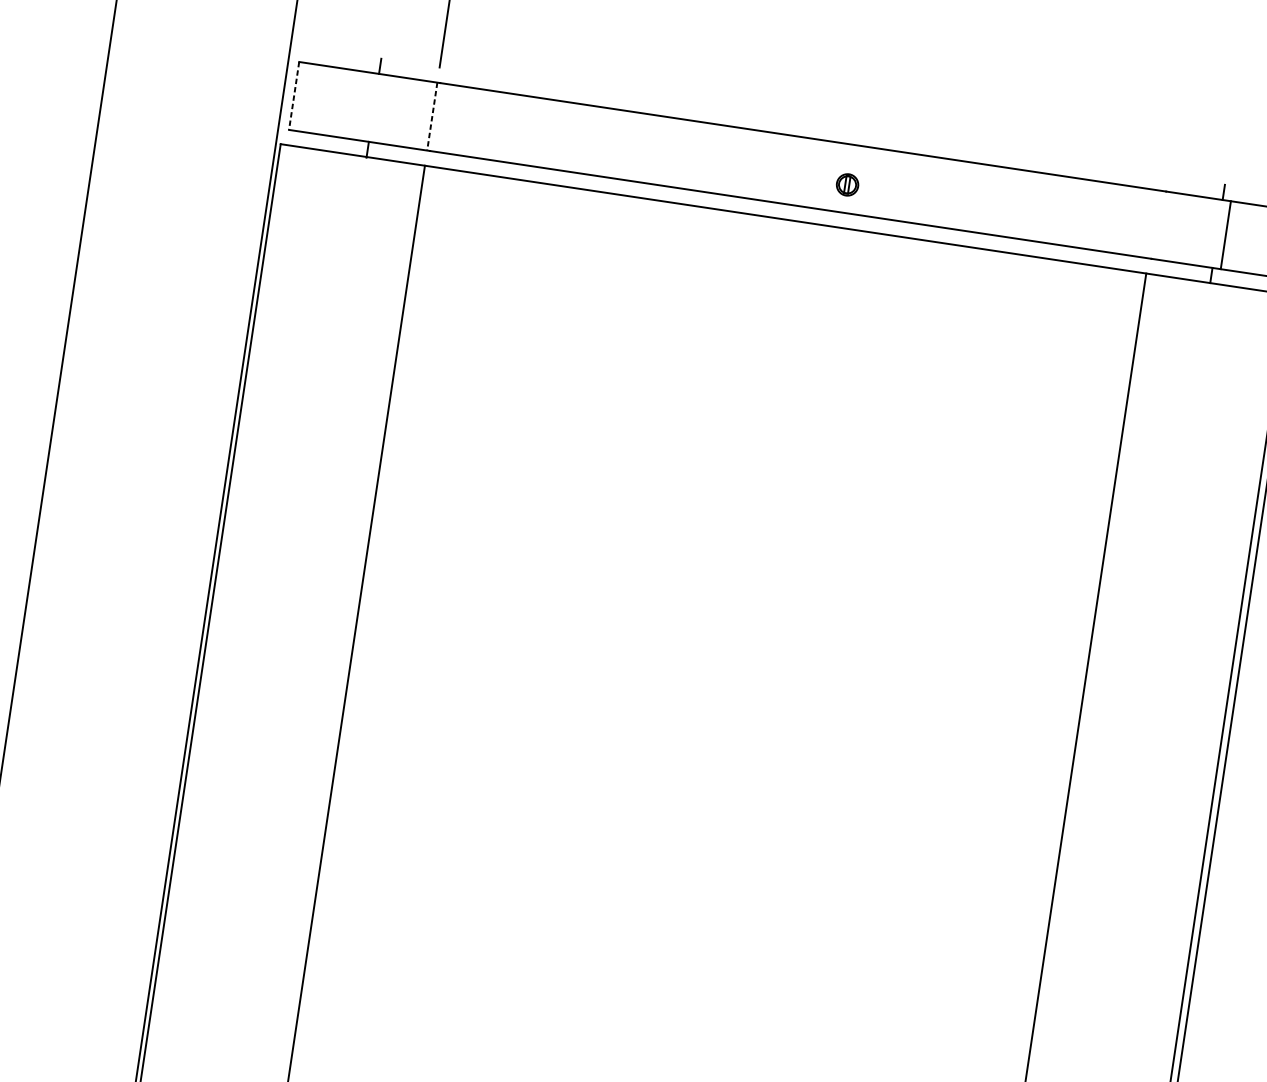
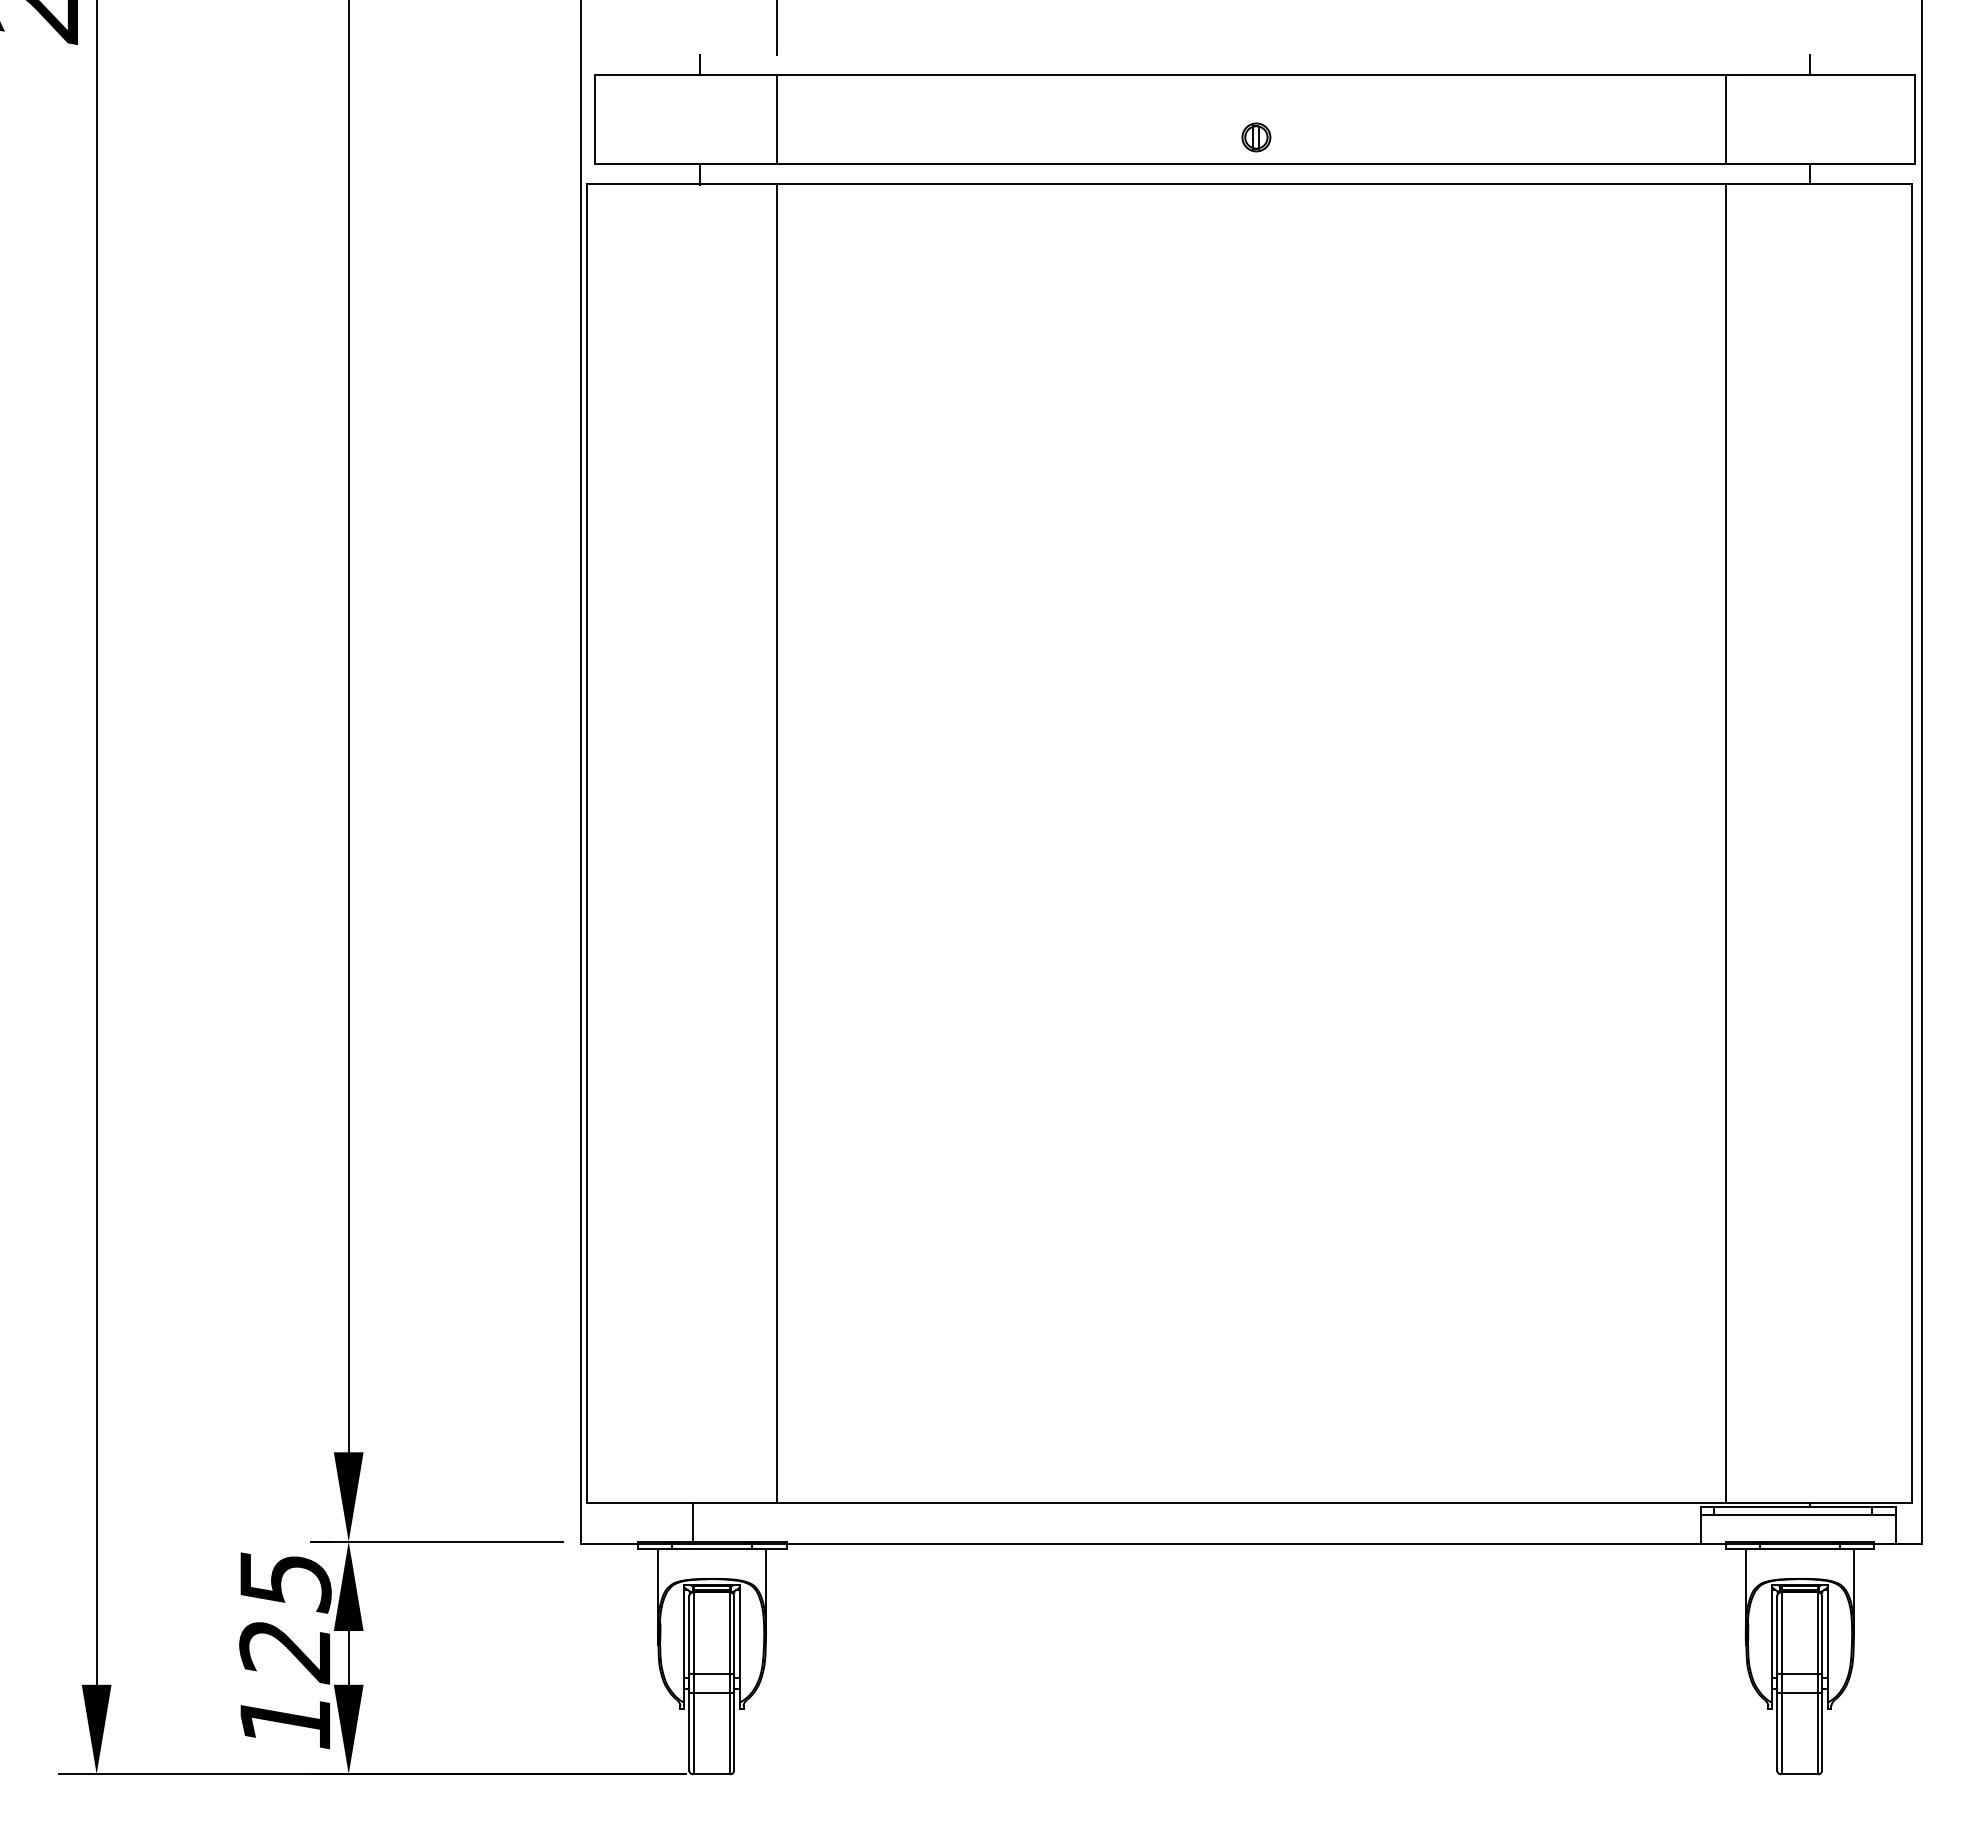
line: (294, 96) -> (595, 119), dashed -> solid
line: (432, 116) -> (777, 119), dashed -> solid
part: (847, 184) -> (1256, 137), moved
line: (1225, 235) -> (1725, 119), moved

